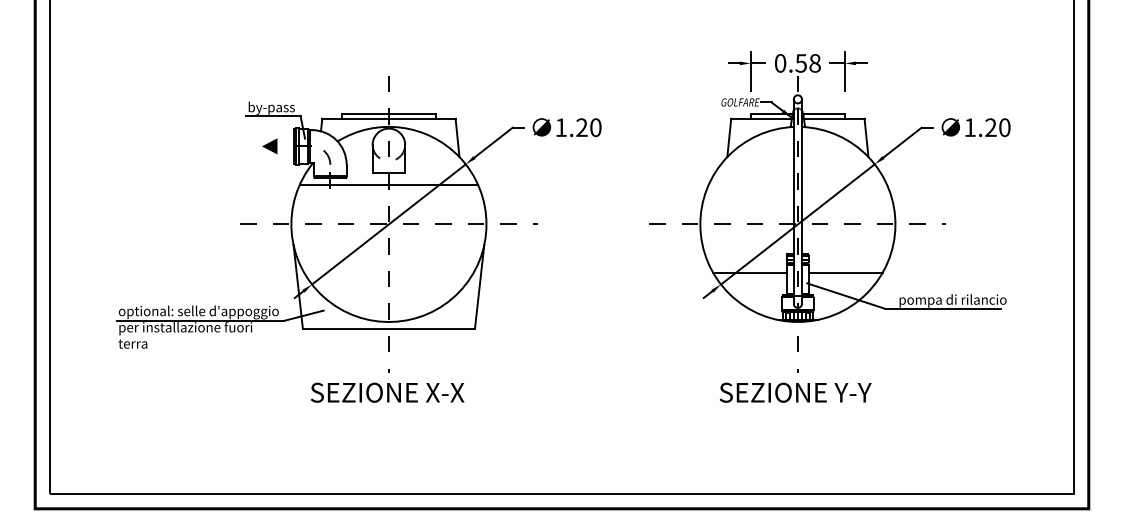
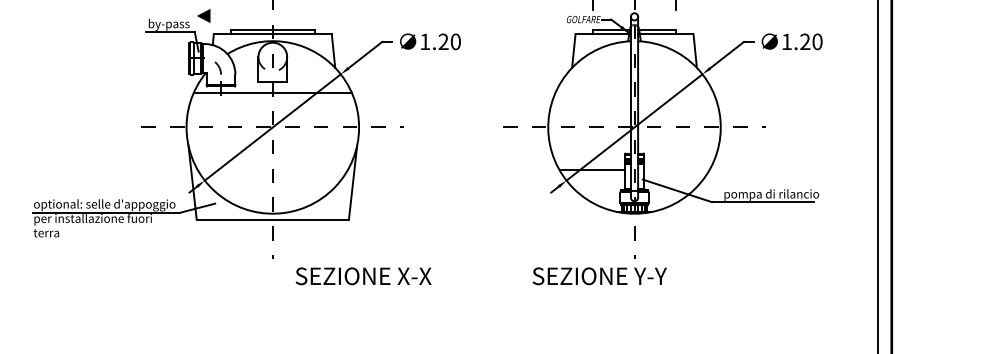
line: (269, 146) -> (203, 16), moved
line: (845, 272) -> (676, 169), removed
text: (387, 392) -> (363, 276), moved
text: (795, 392) -> (599, 276), moved

